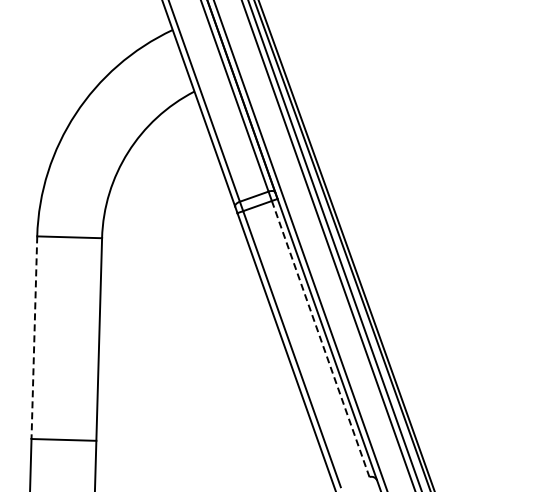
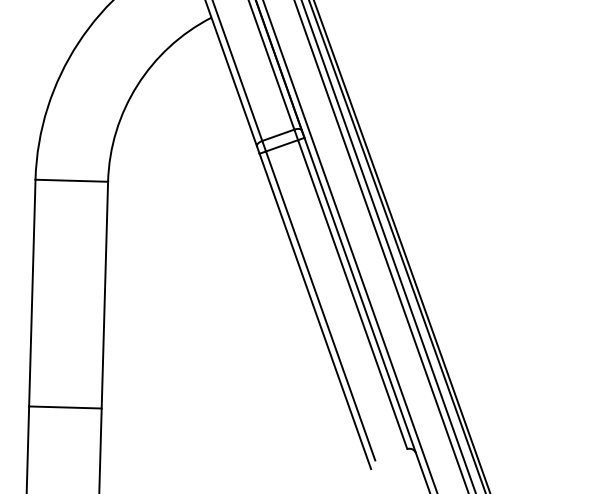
line: (34, 338) -> (32, 293), dashed -> solid
line: (320, 339) -> (352, 295), dashed -> solid

